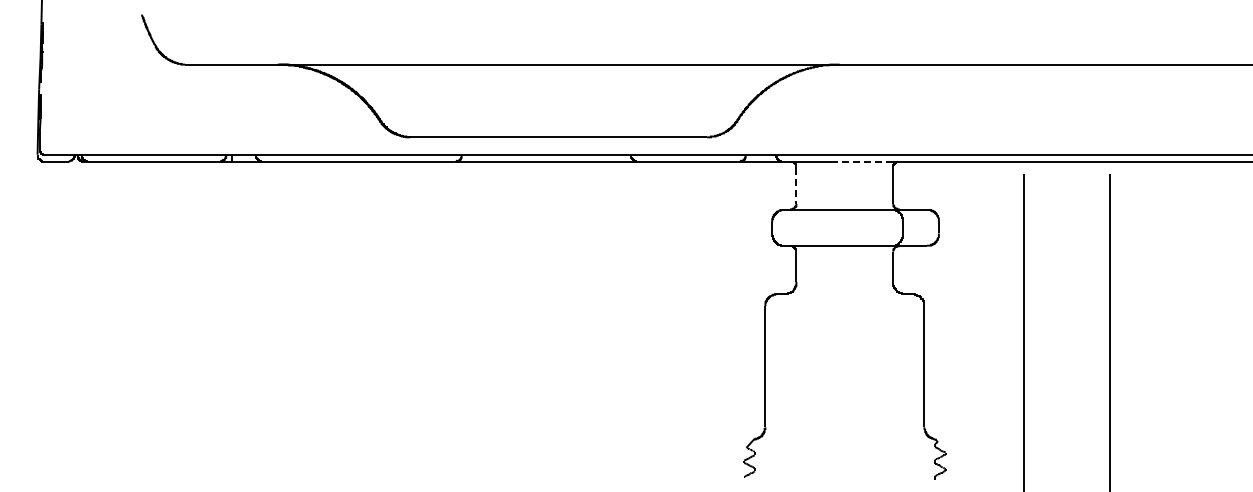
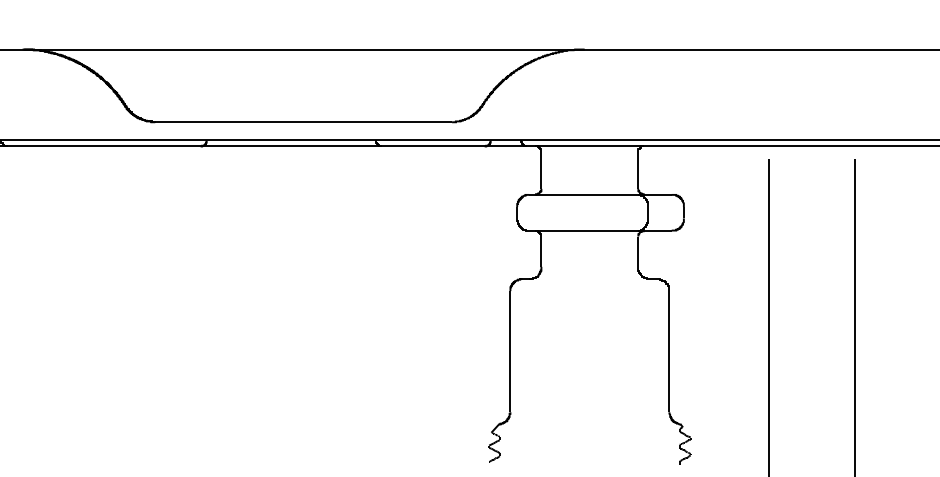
line: (861, 161) -> (606, 146), dashed -> solid
line: (796, 186) -> (541, 171), dashed -> solid

